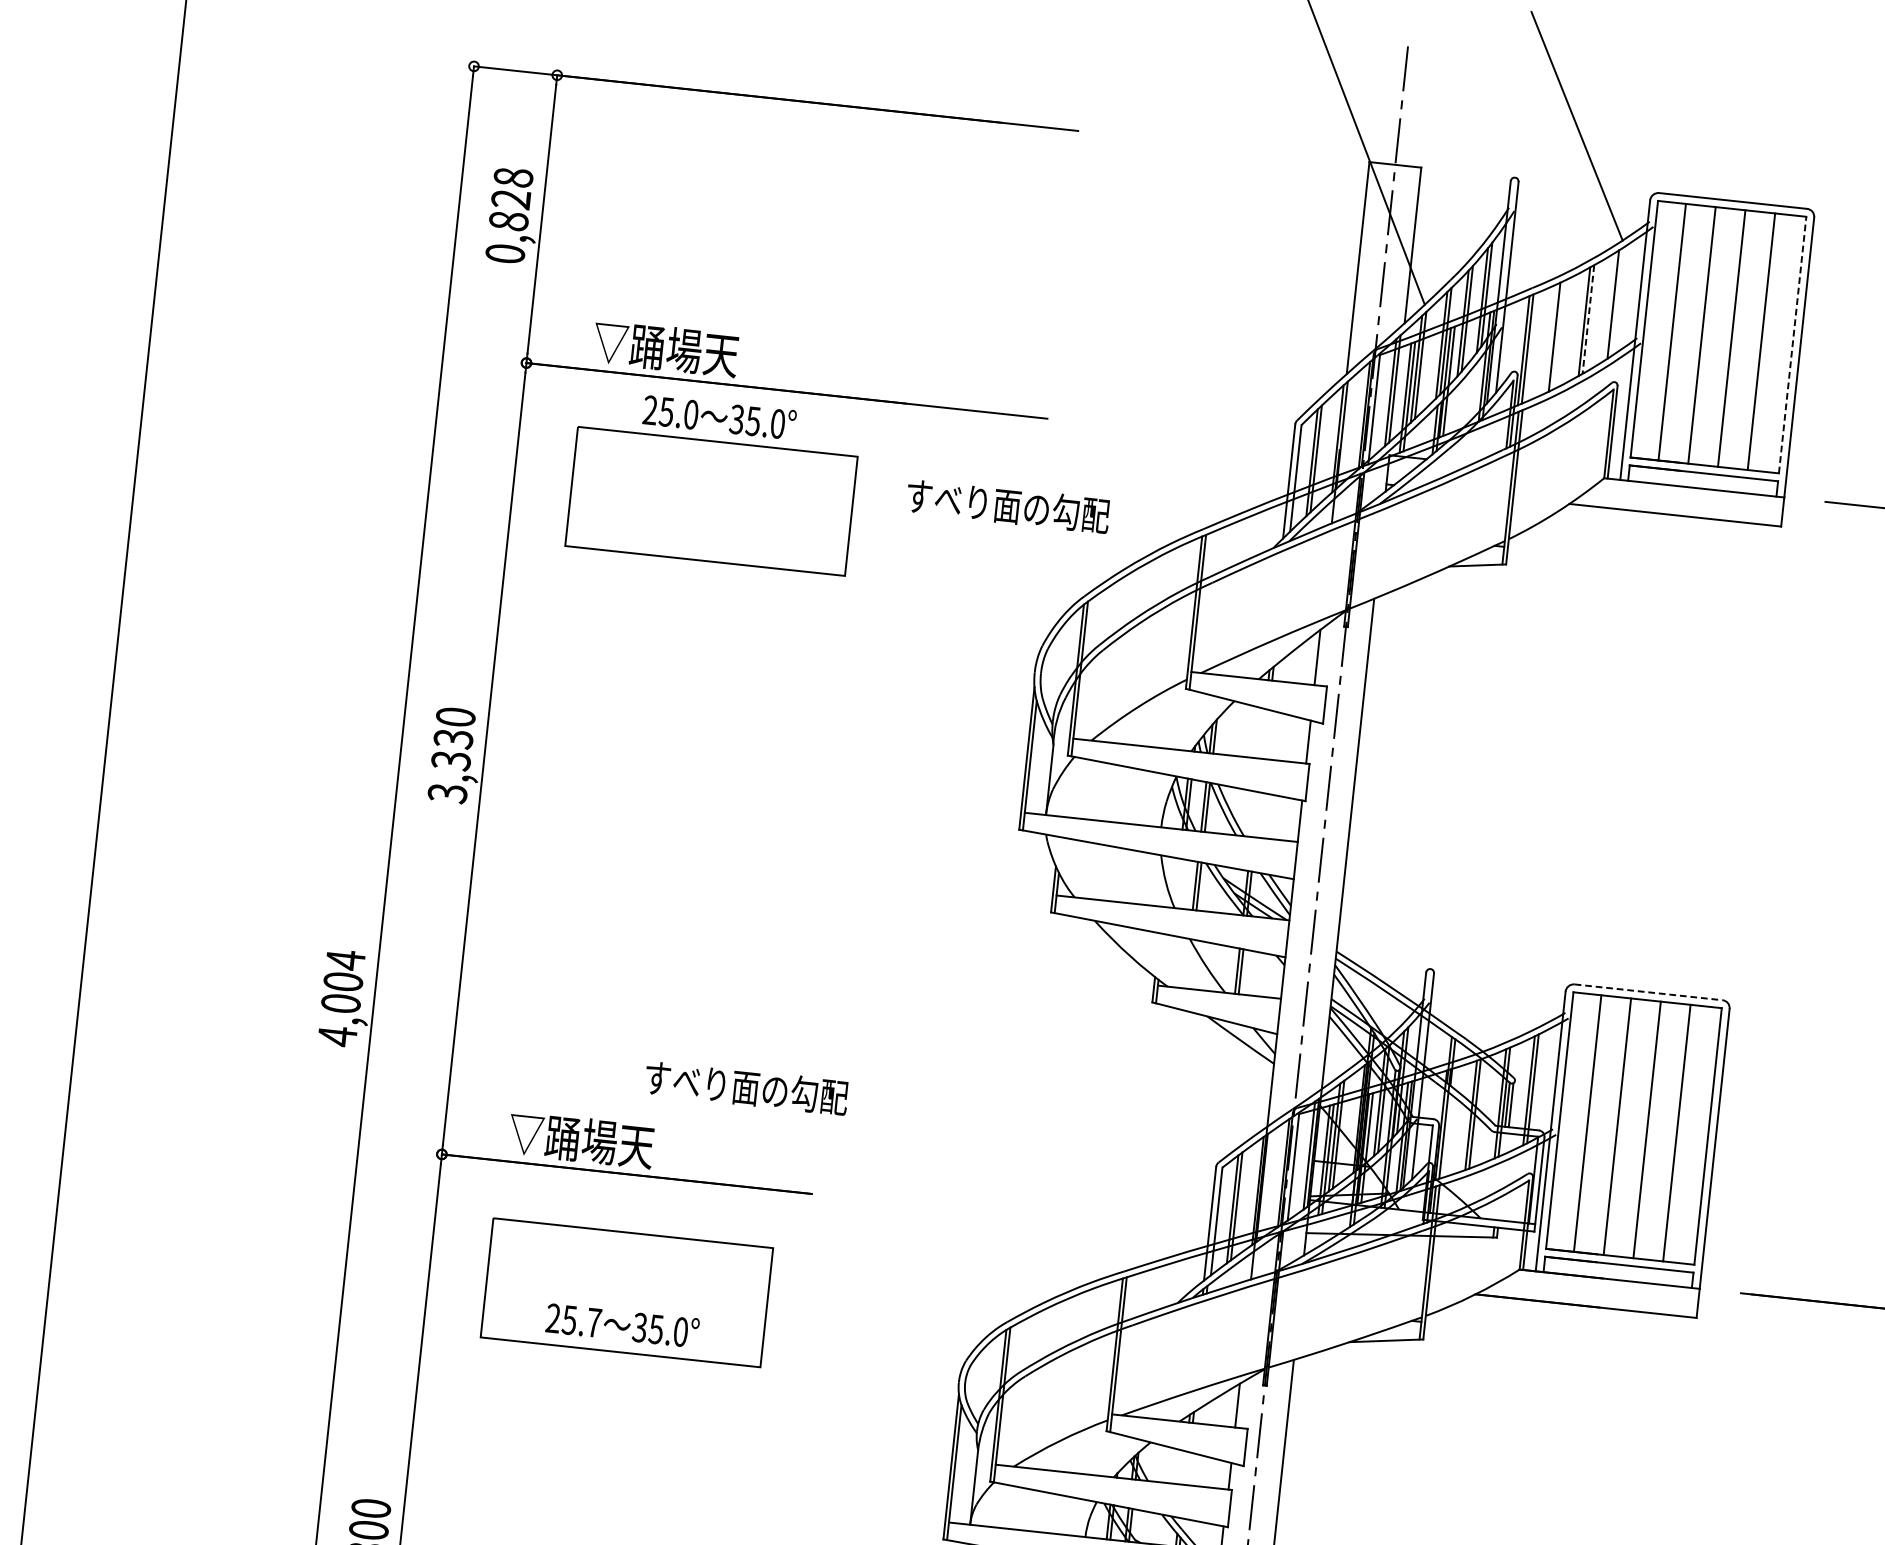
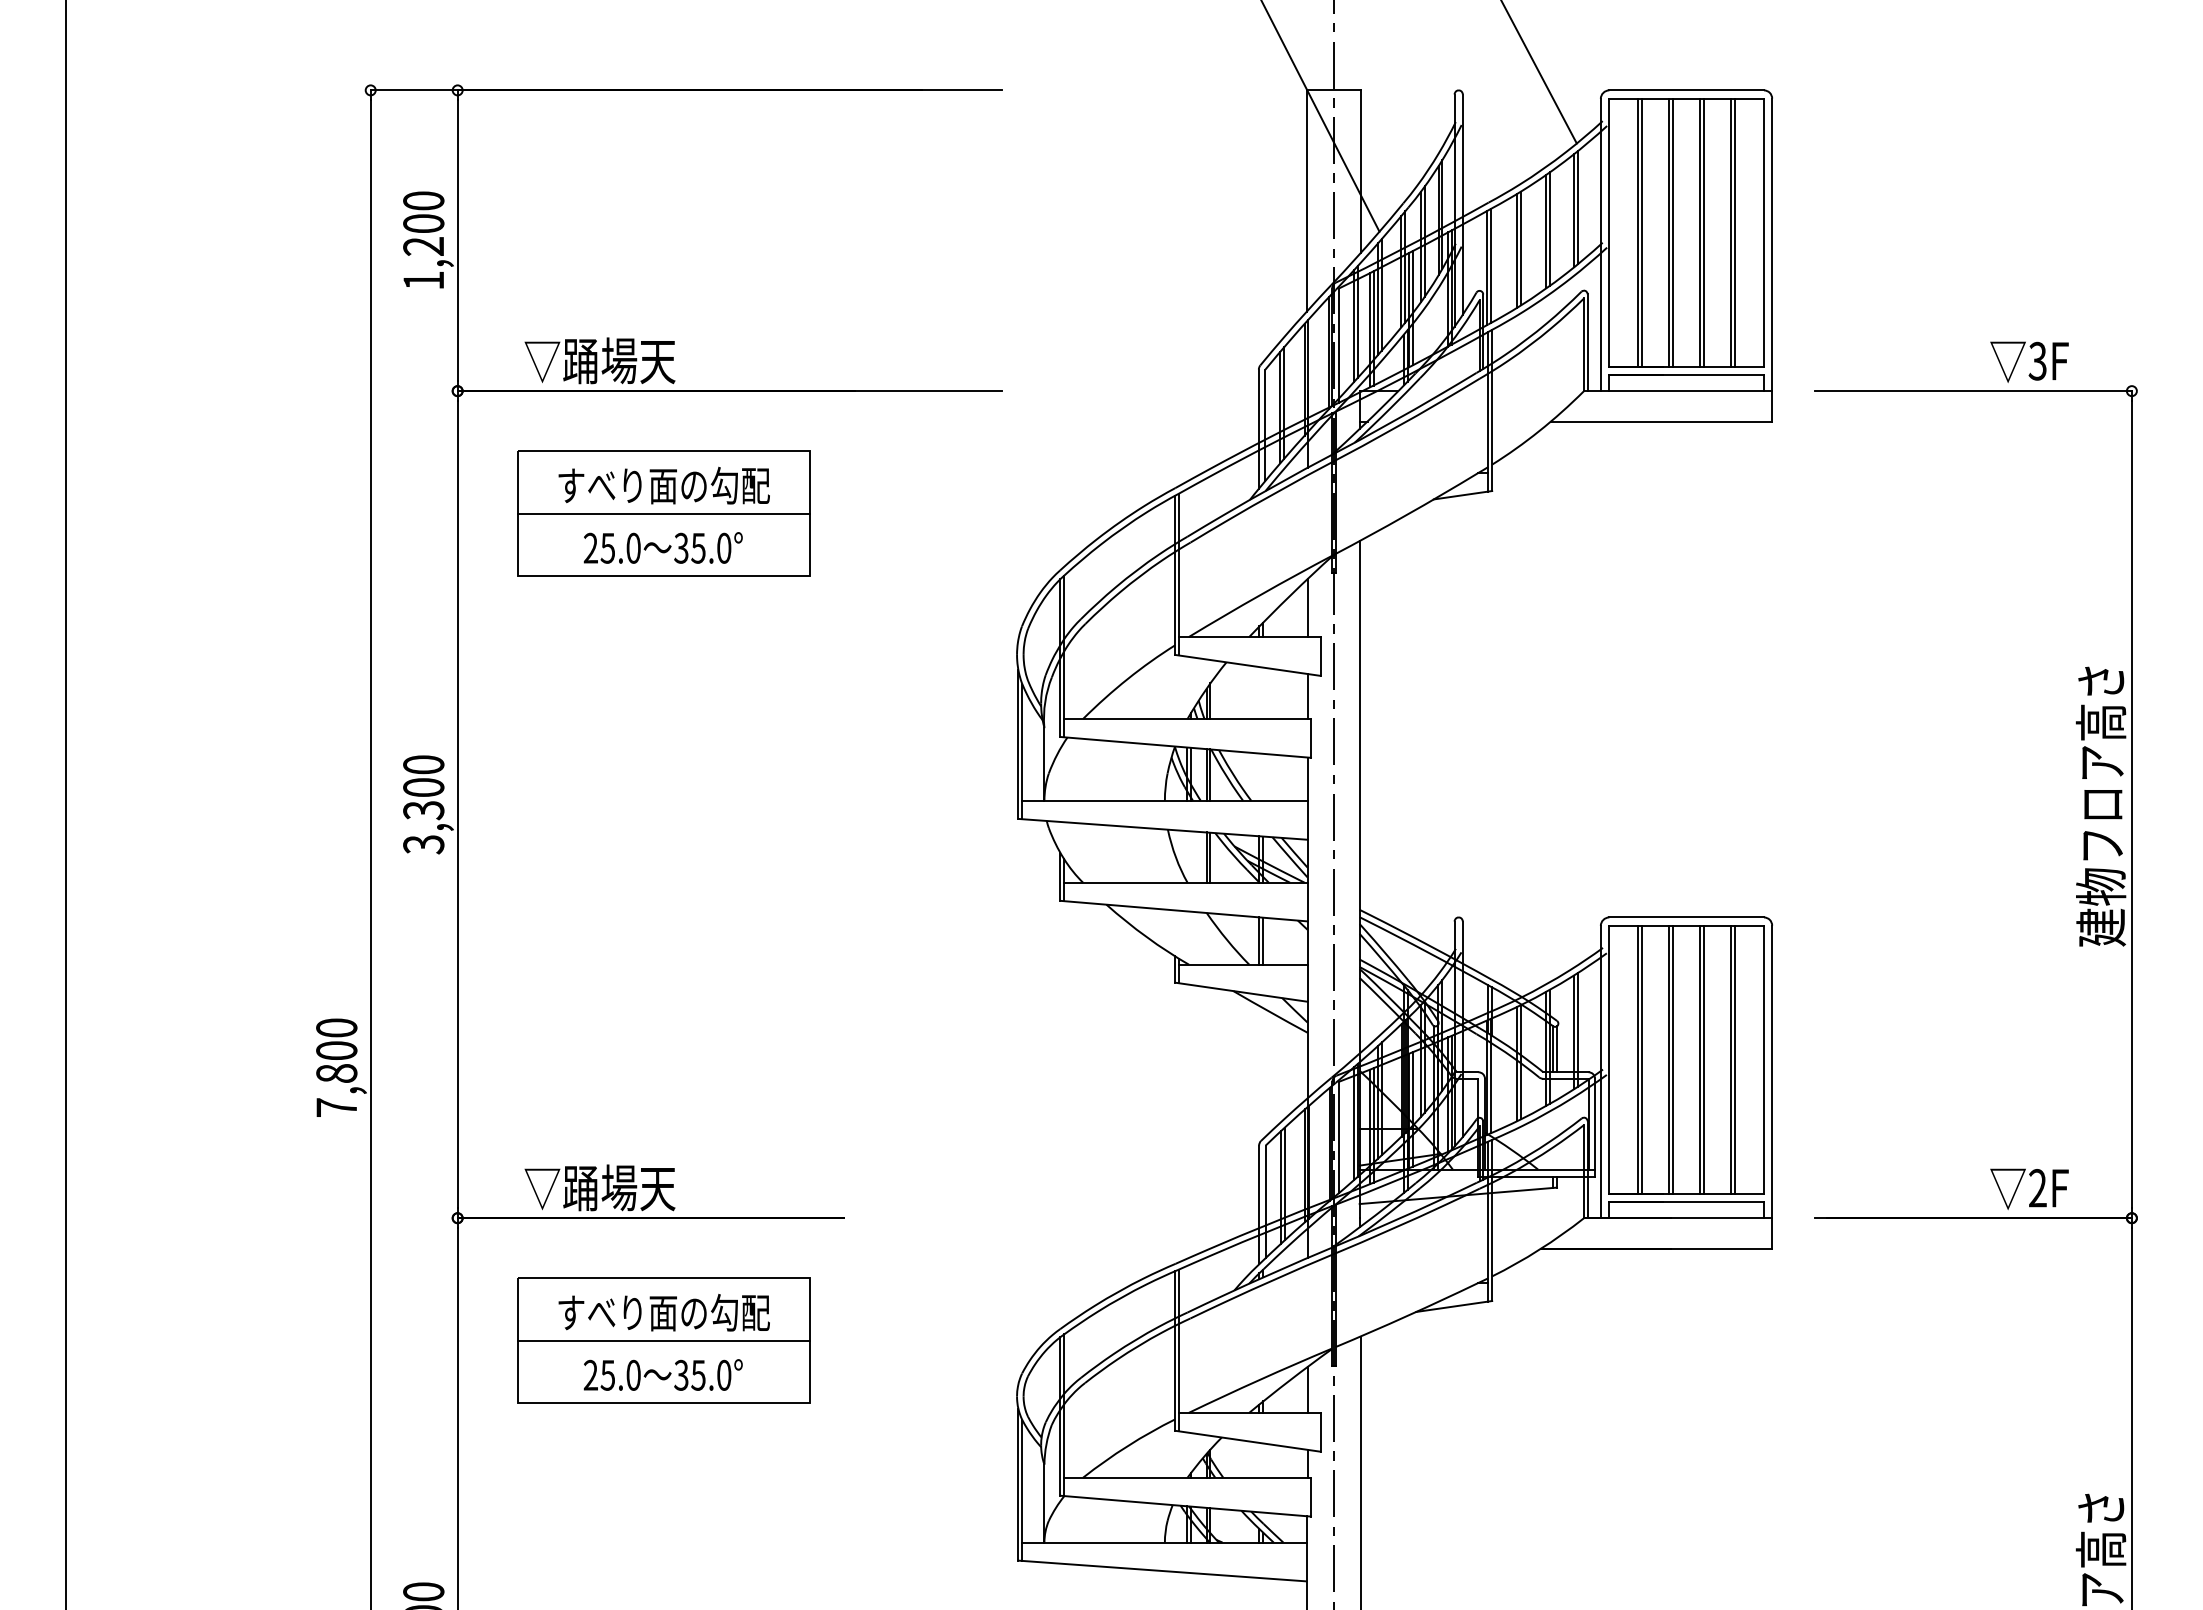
text: (509, 215) -> (423, 240), 0,828 -> 1,200
line: (1617, 301) -> (1578, 207), added
line: (1588, 319) -> (1550, 228), dashed -> solid
line: (1676, 332) -> (1642, 232), added
line: (1558, 335) -> (1521, 248), added
line: (1706, 335) -> (1673, 232), added
line: (1735, 338) -> (1704, 232), added
line: (1765, 341) -> (1735, 232), added
line: (1793, 344) -> (1764, 232), dashed -> solid
text: (718, 416) -> (662, 547), moved
line: (710, 501) -> (663, 513), added
text: (1007, 505) -> (663, 485), moved
text: (453, 738) -> (423, 787), 3,330 -> 3,300
line: (1649, 992) -> (1687, 917), dashed -> solid
text: (341, 997) -> (336, 1067), 4,004 -> 7,800
text: (746, 1087) -> (663, 1312), moved
line: (1591, 1123) -> (1642, 1059), added
line: (1621, 1126) -> (1673, 1059), added
line: (1651, 1130) -> (1704, 1059), added
line: (1680, 1133) -> (1735, 1059), added
line: (626, 1292) -> (663, 1340), added
text: (594, 1321) -> (633, 1374), 25.7 -> 25.0

